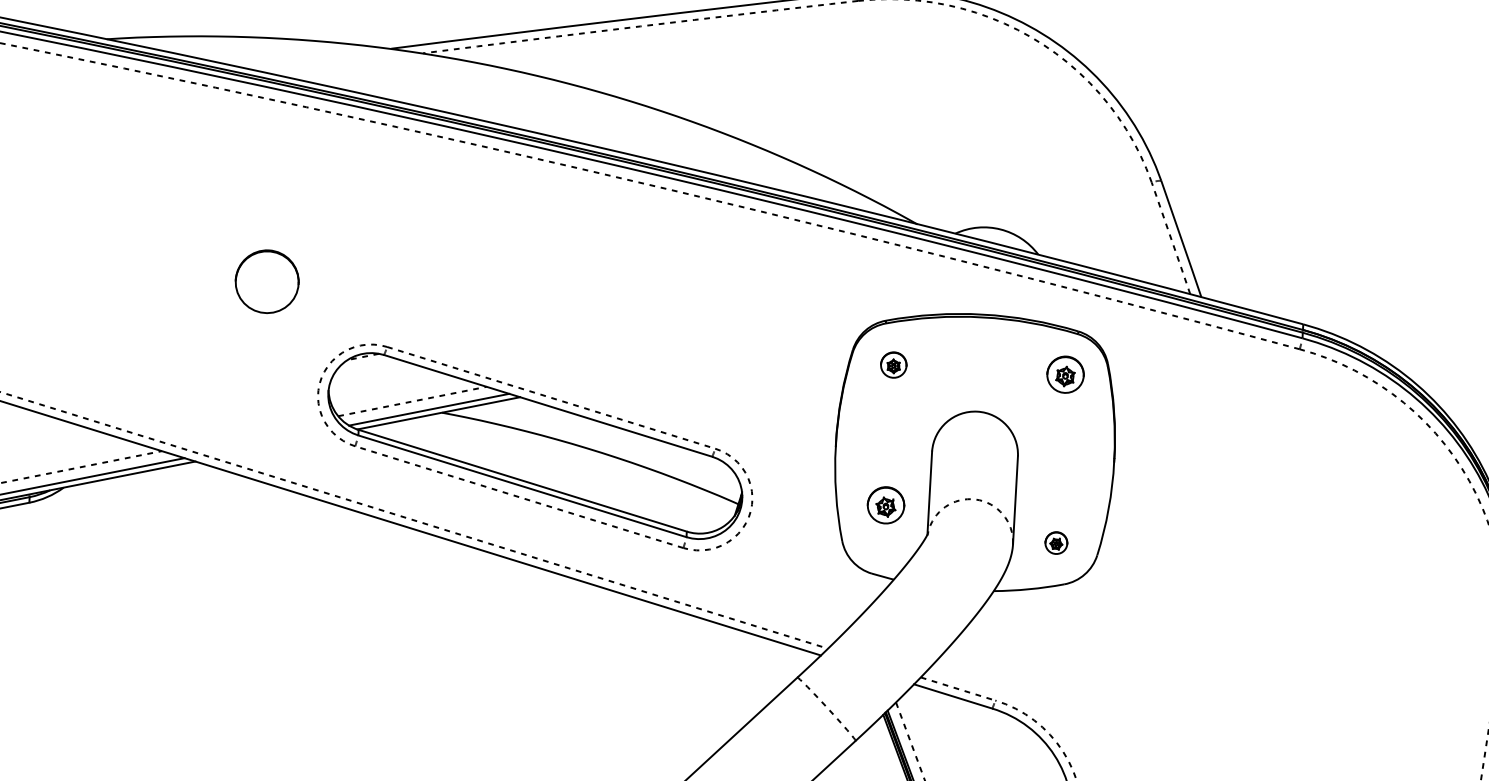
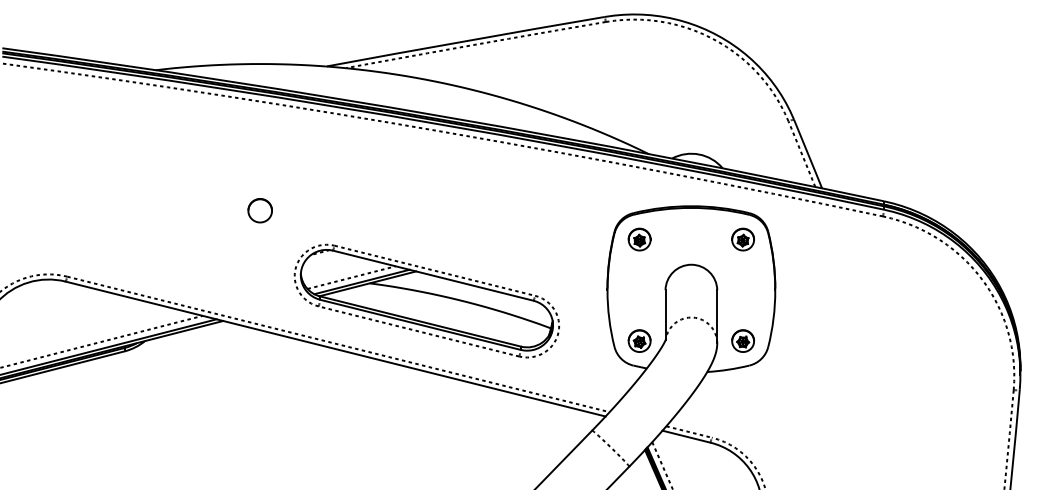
part: (265, 281) -> (259, 210), size x0.62
part: (893, 364) -> (639, 239), size x1.43
part: (885, 504) -> (639, 340), moved
part: (1056, 542) -> (743, 340), size x1.67

